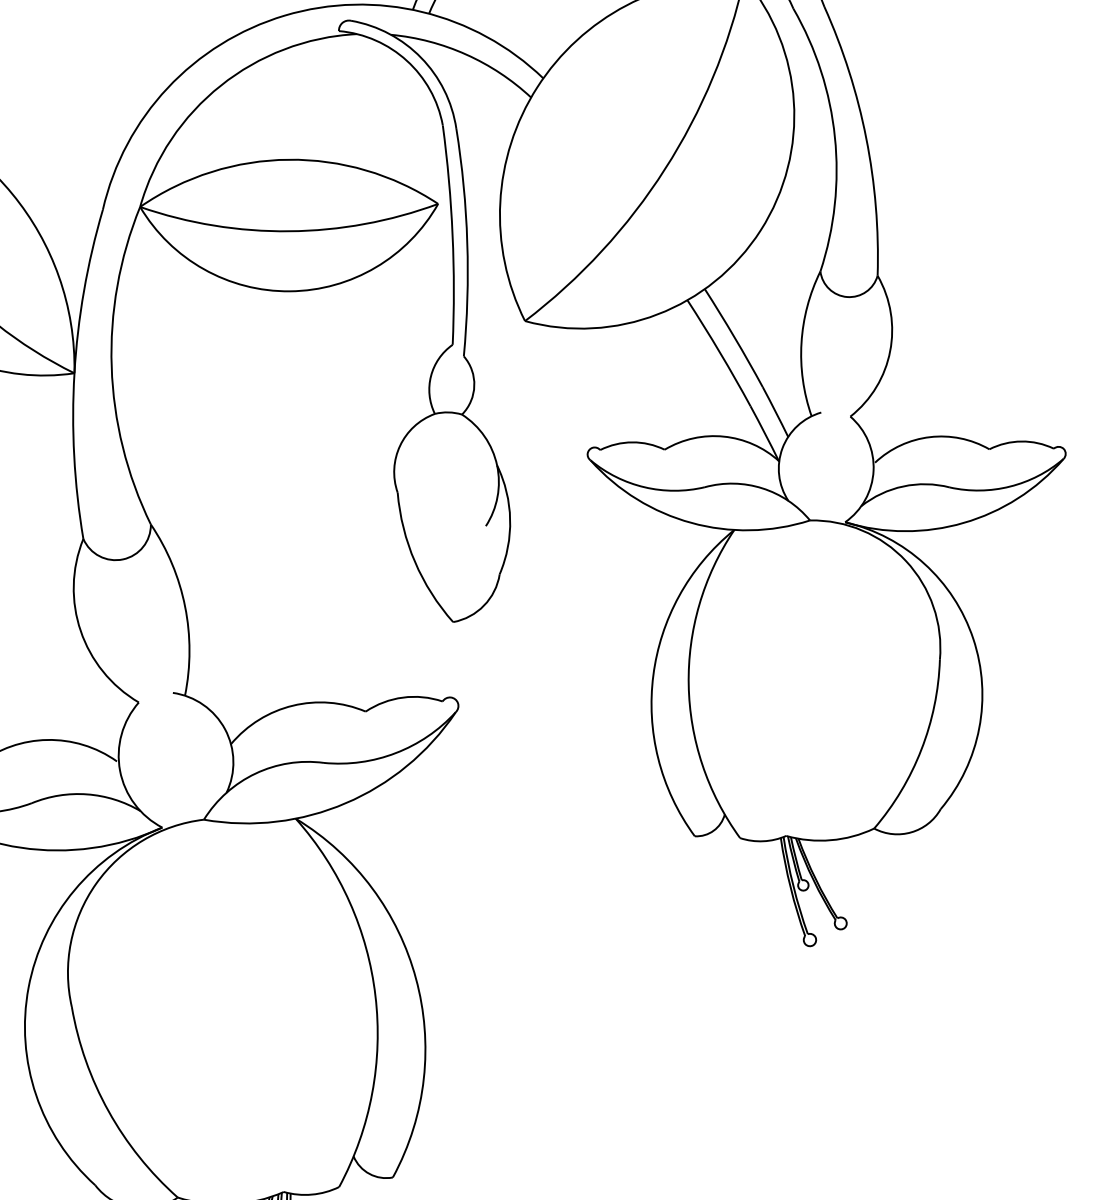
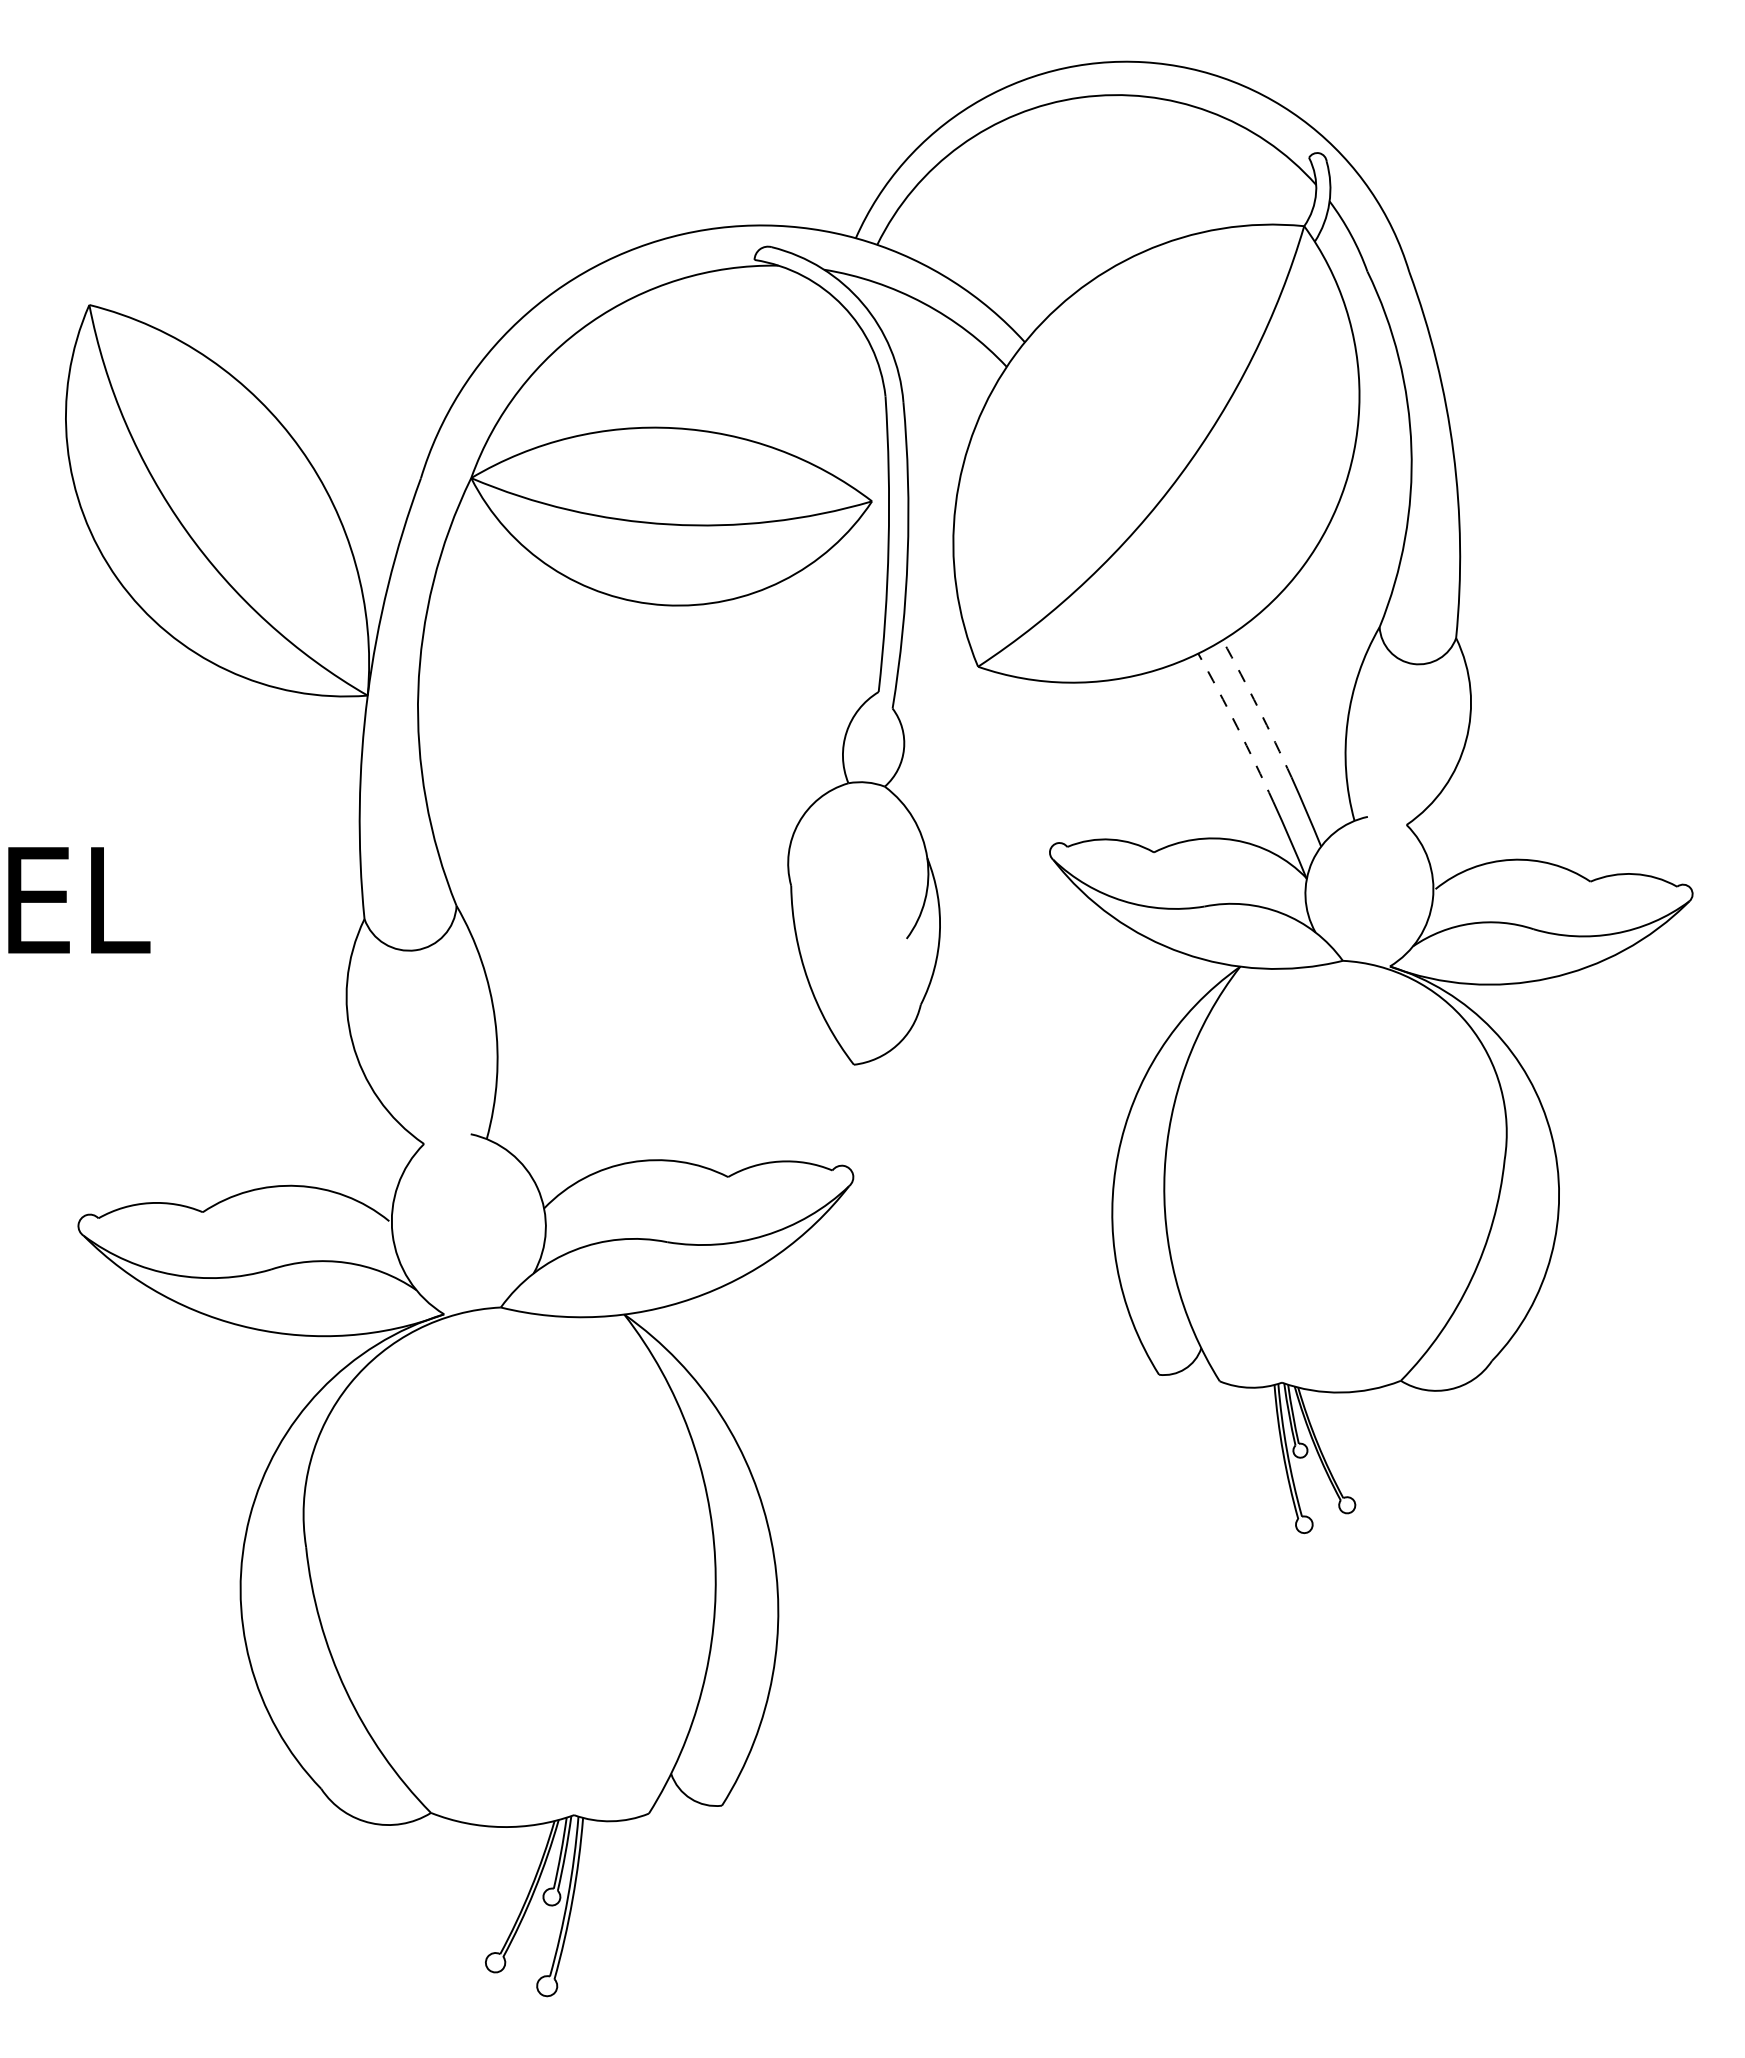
arc: (734, 337) -> (1258, 708), solid -> dashed
arc: (720, 352) -> (1237, 727), solid -> dashed

